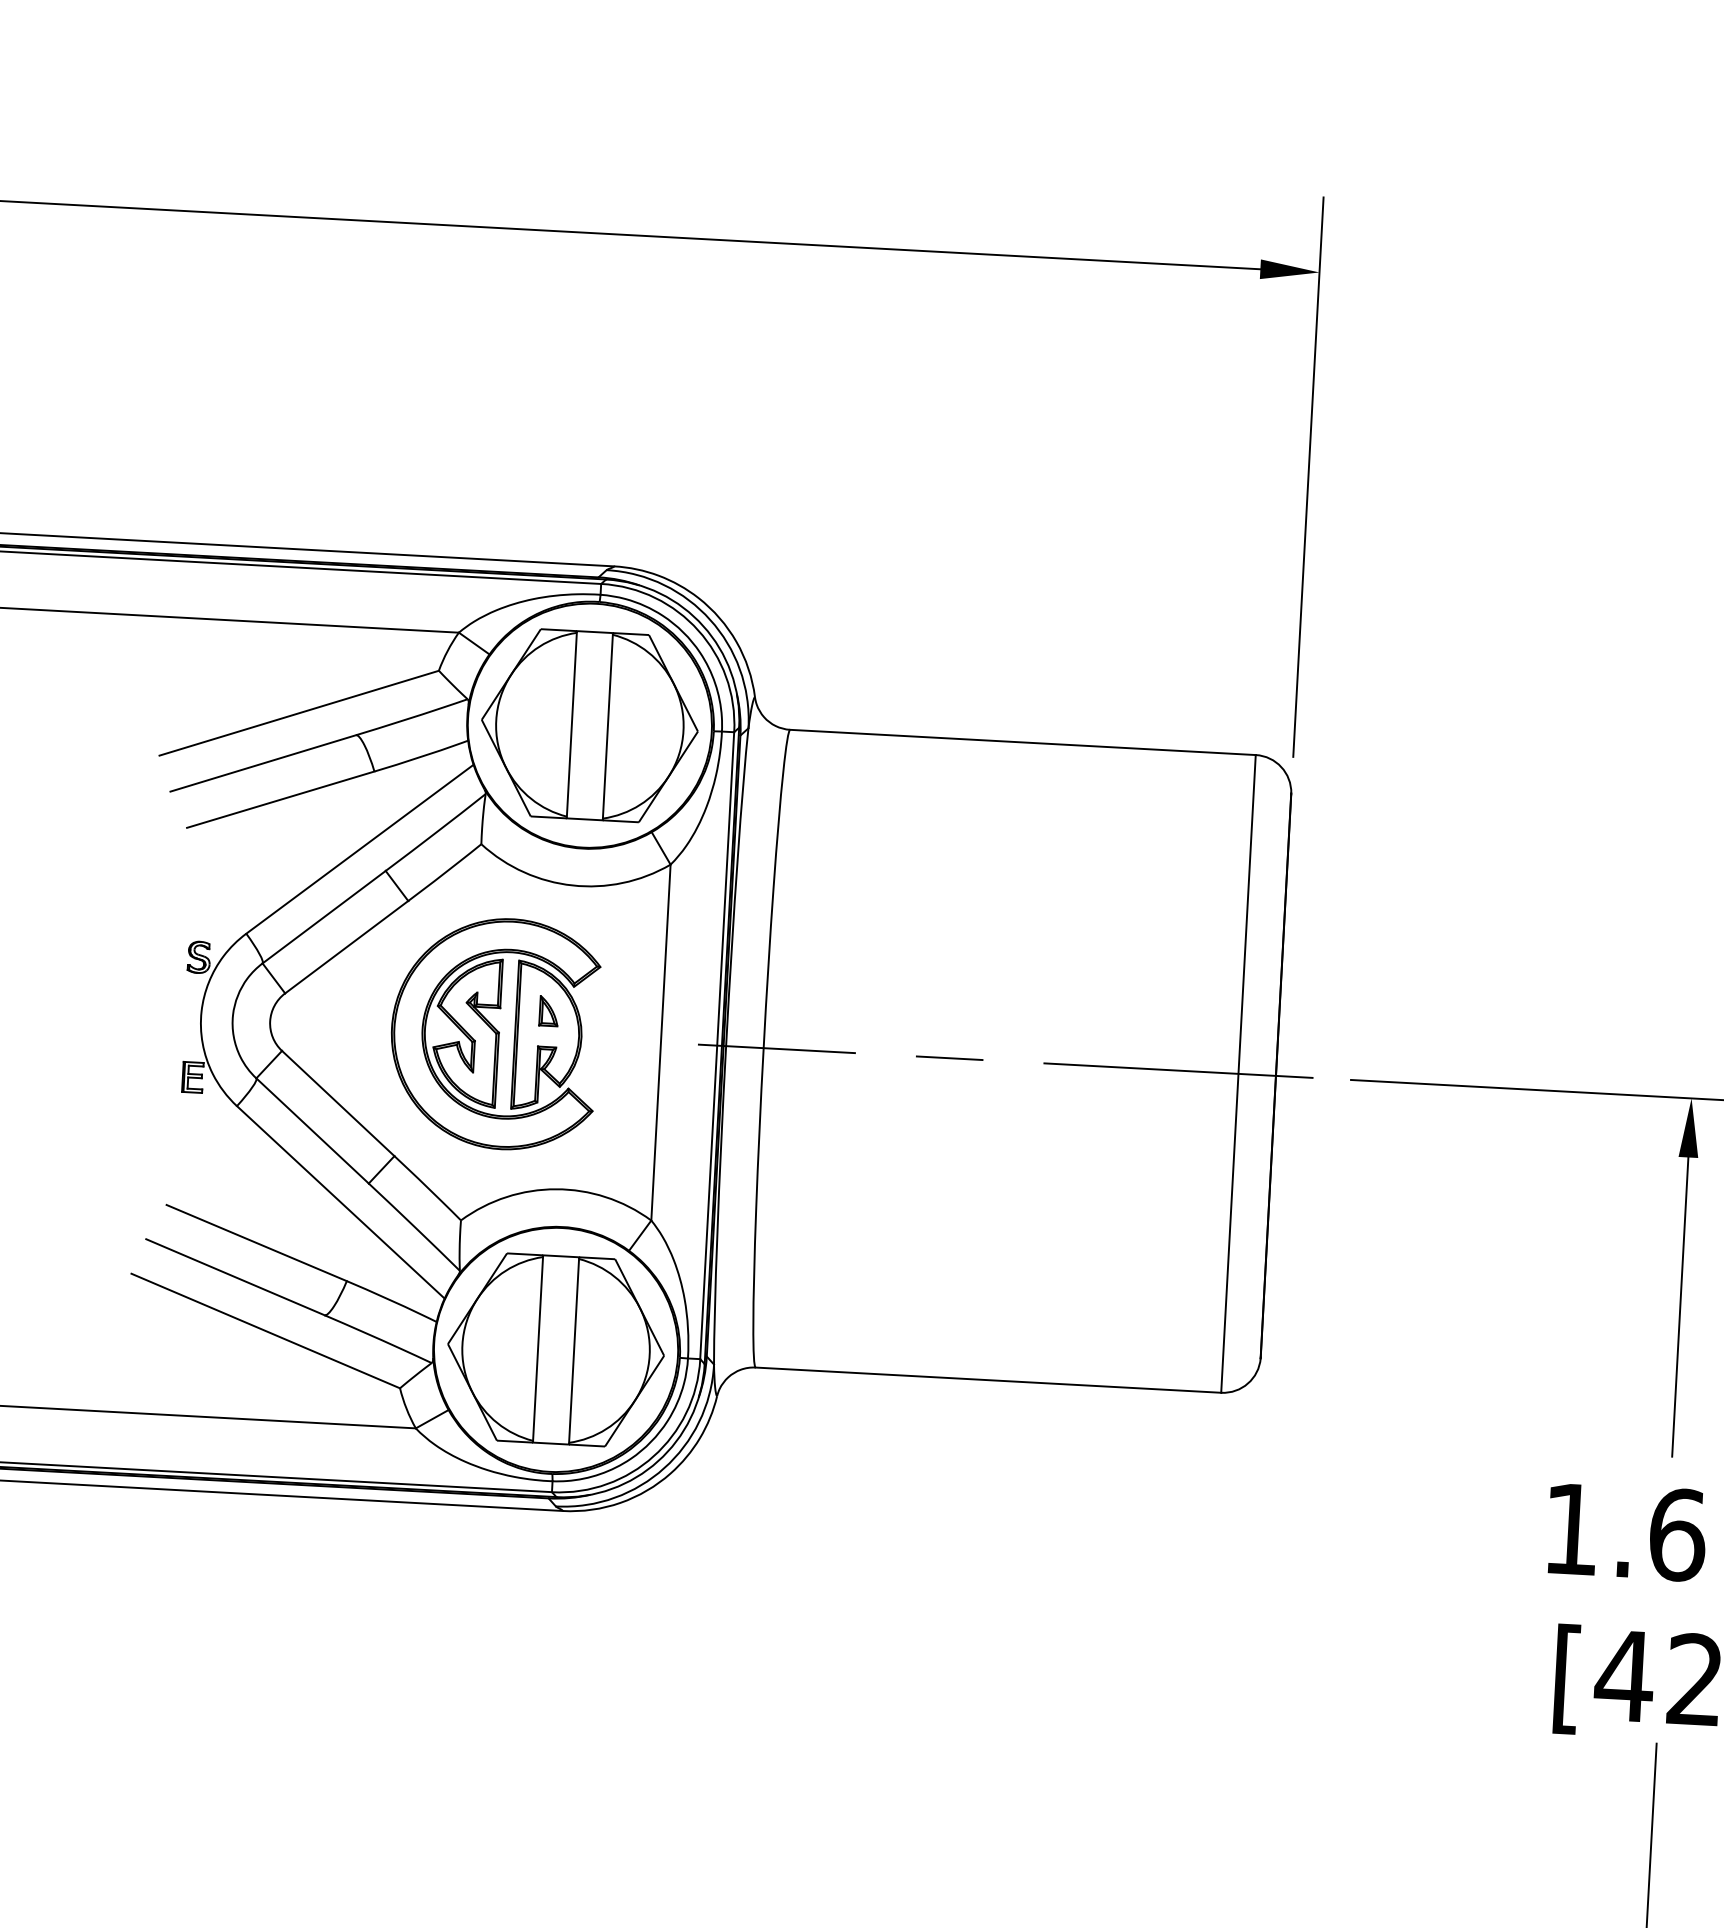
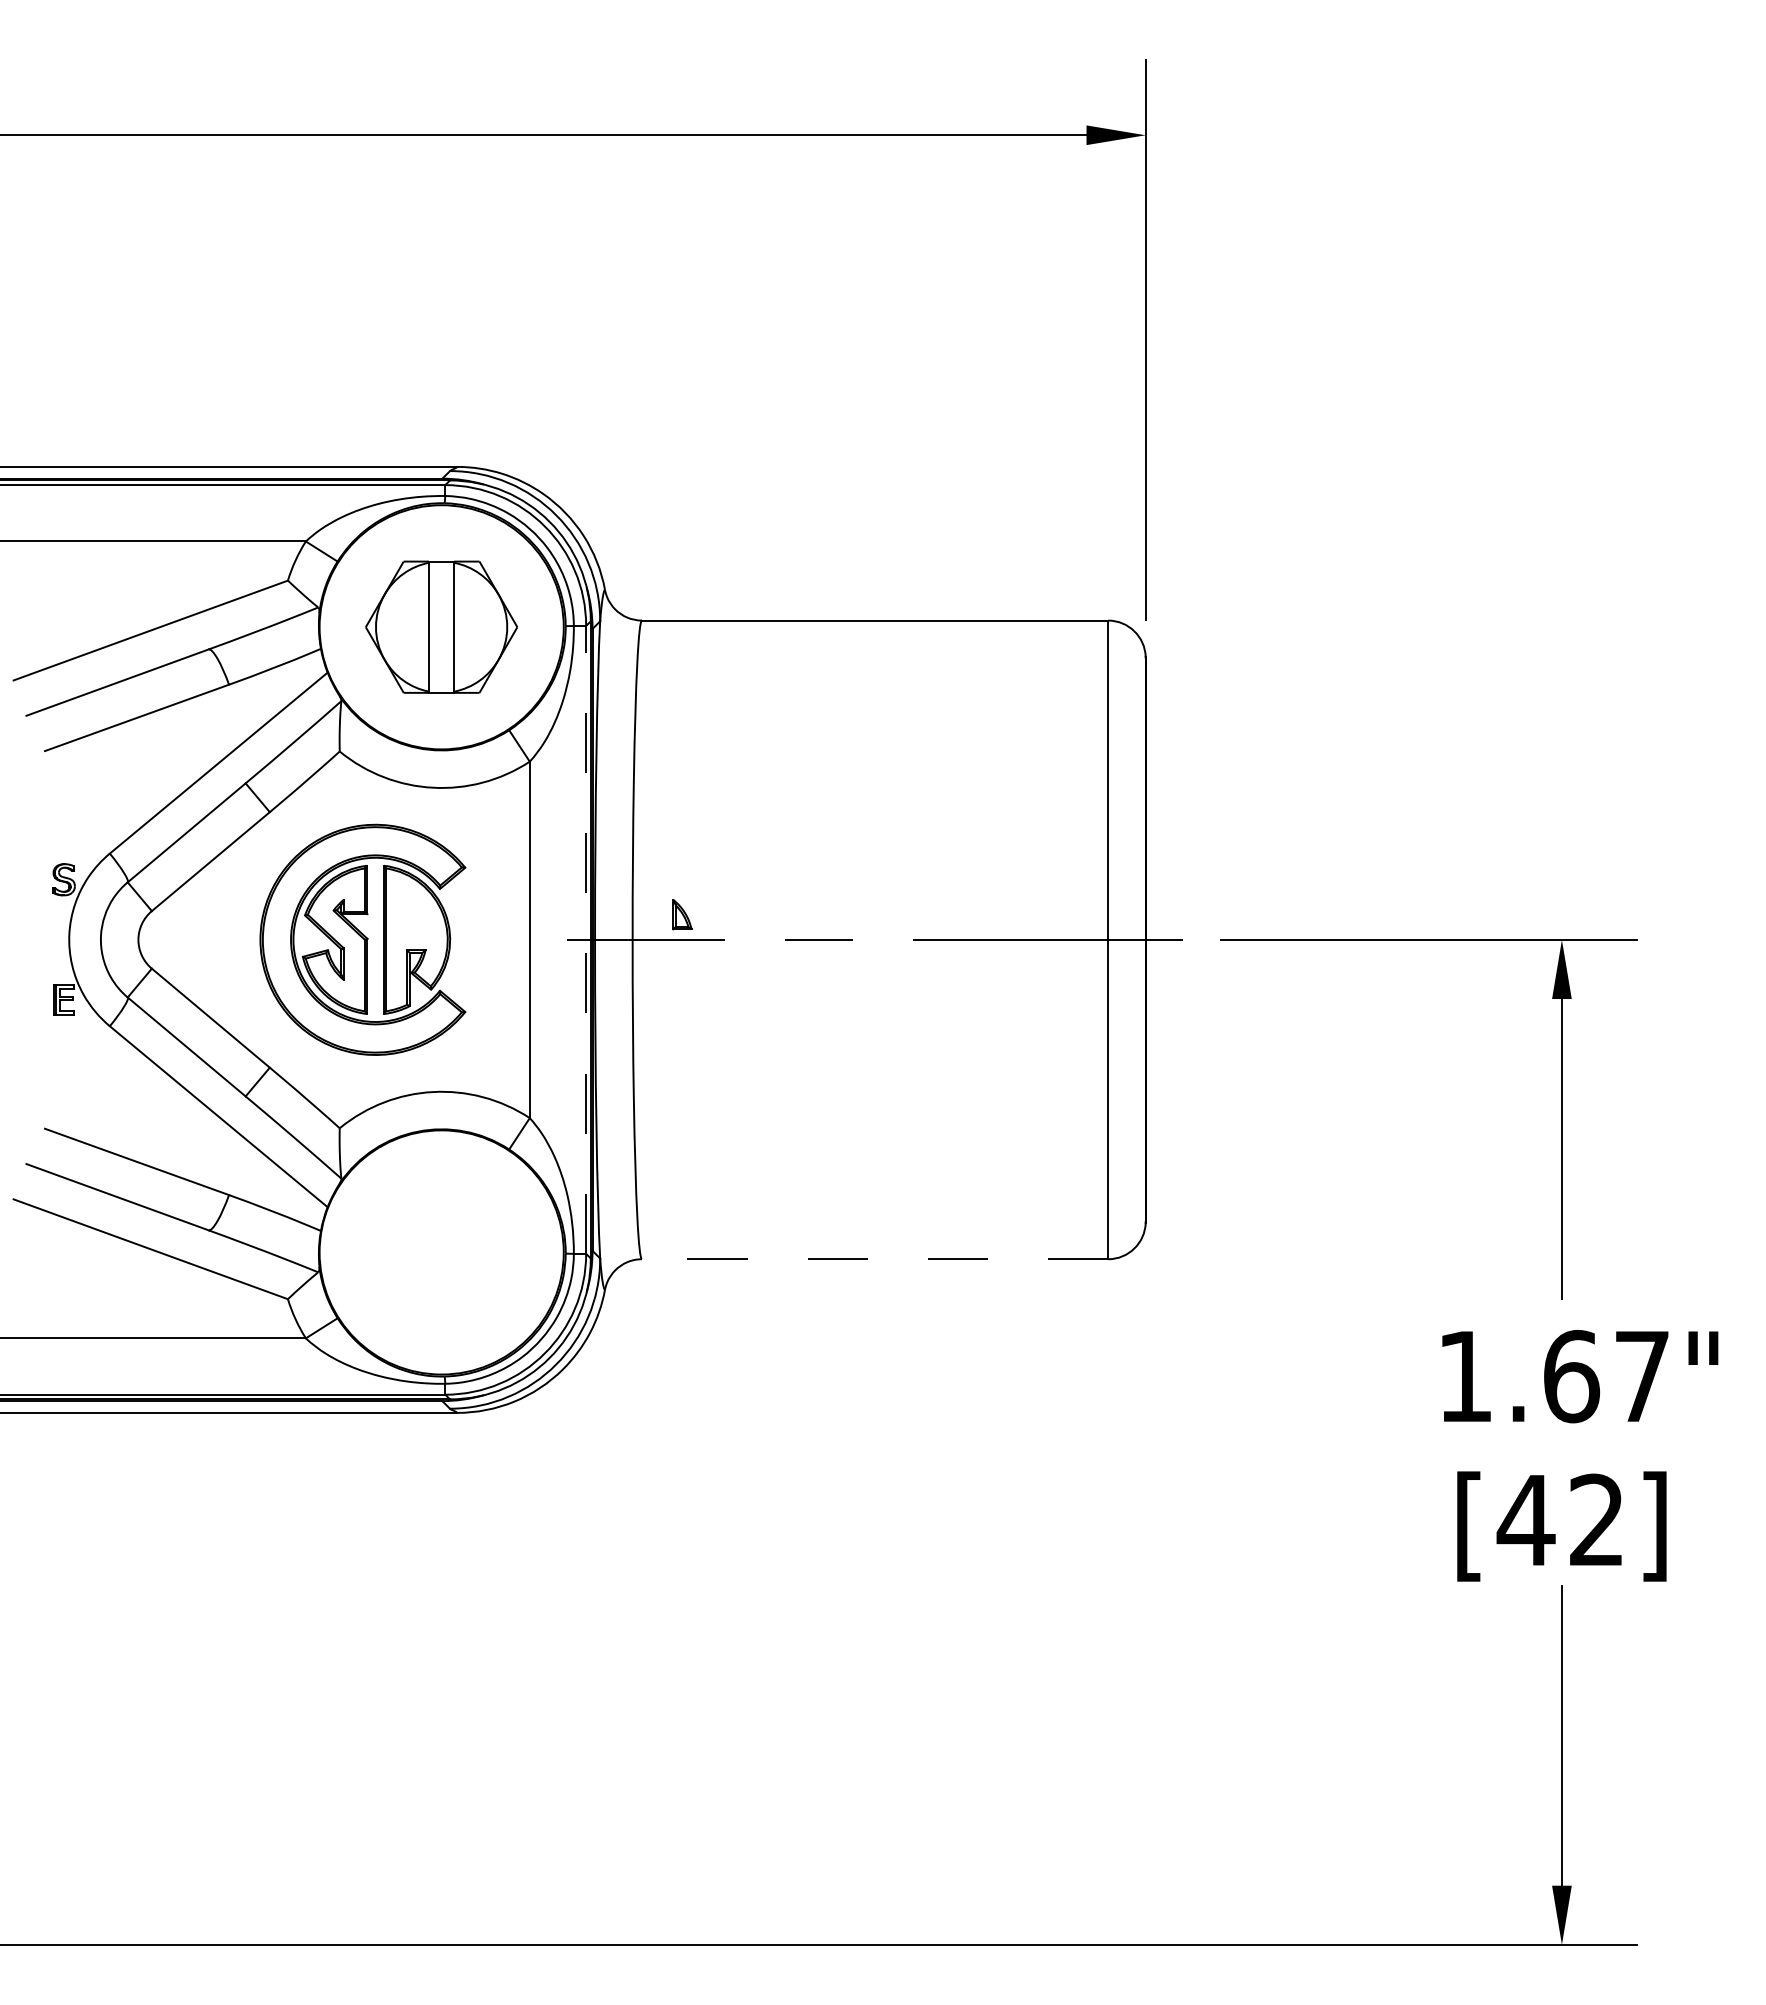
part: (589, 724) -> (441, 626), size x0.7
part: (549, 1011) -> (682, 914), moved
line: (717, 1045) -> (586, 939), solid -> dashed
part: (555, 1349) -> (441, 1252), removed
line: (987, 1380) -> (874, 1259), solid -> dashed

